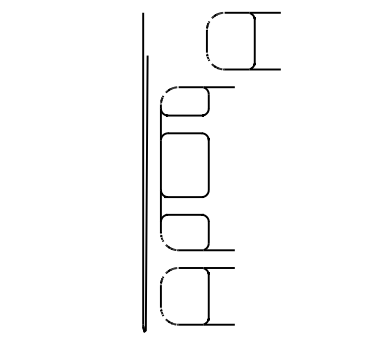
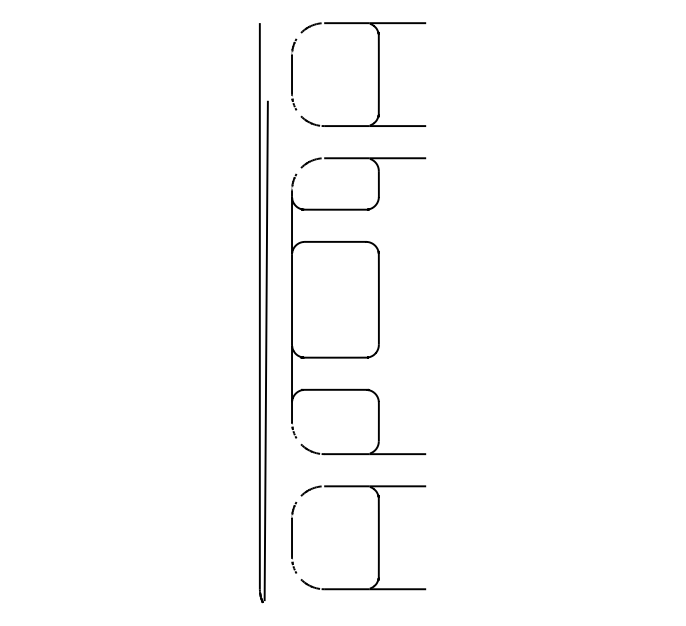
part: (253, 40) -> (376, 73), moved

